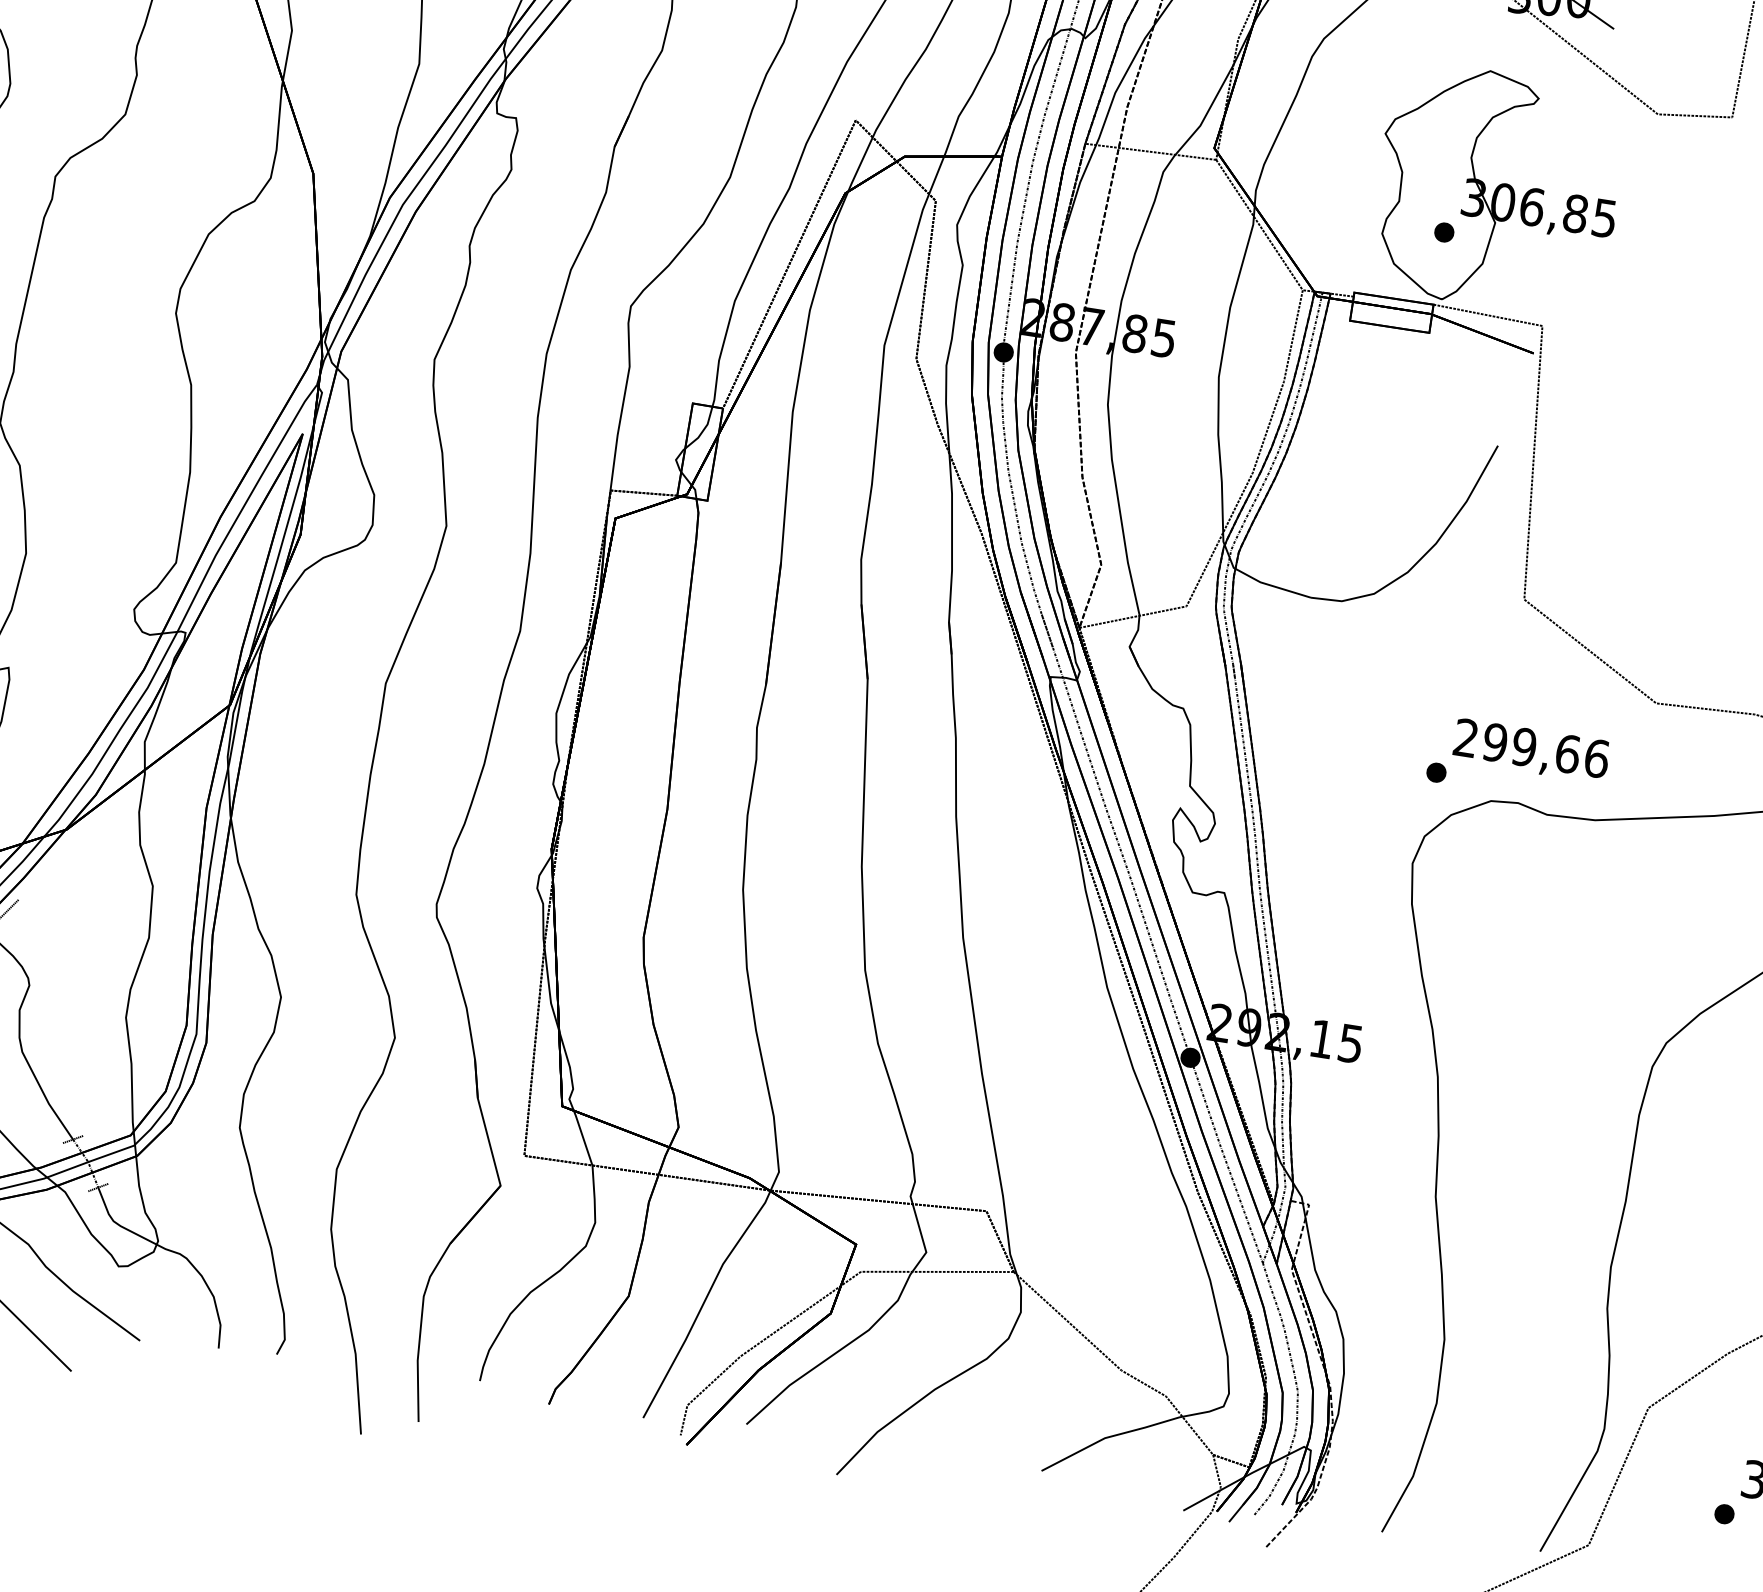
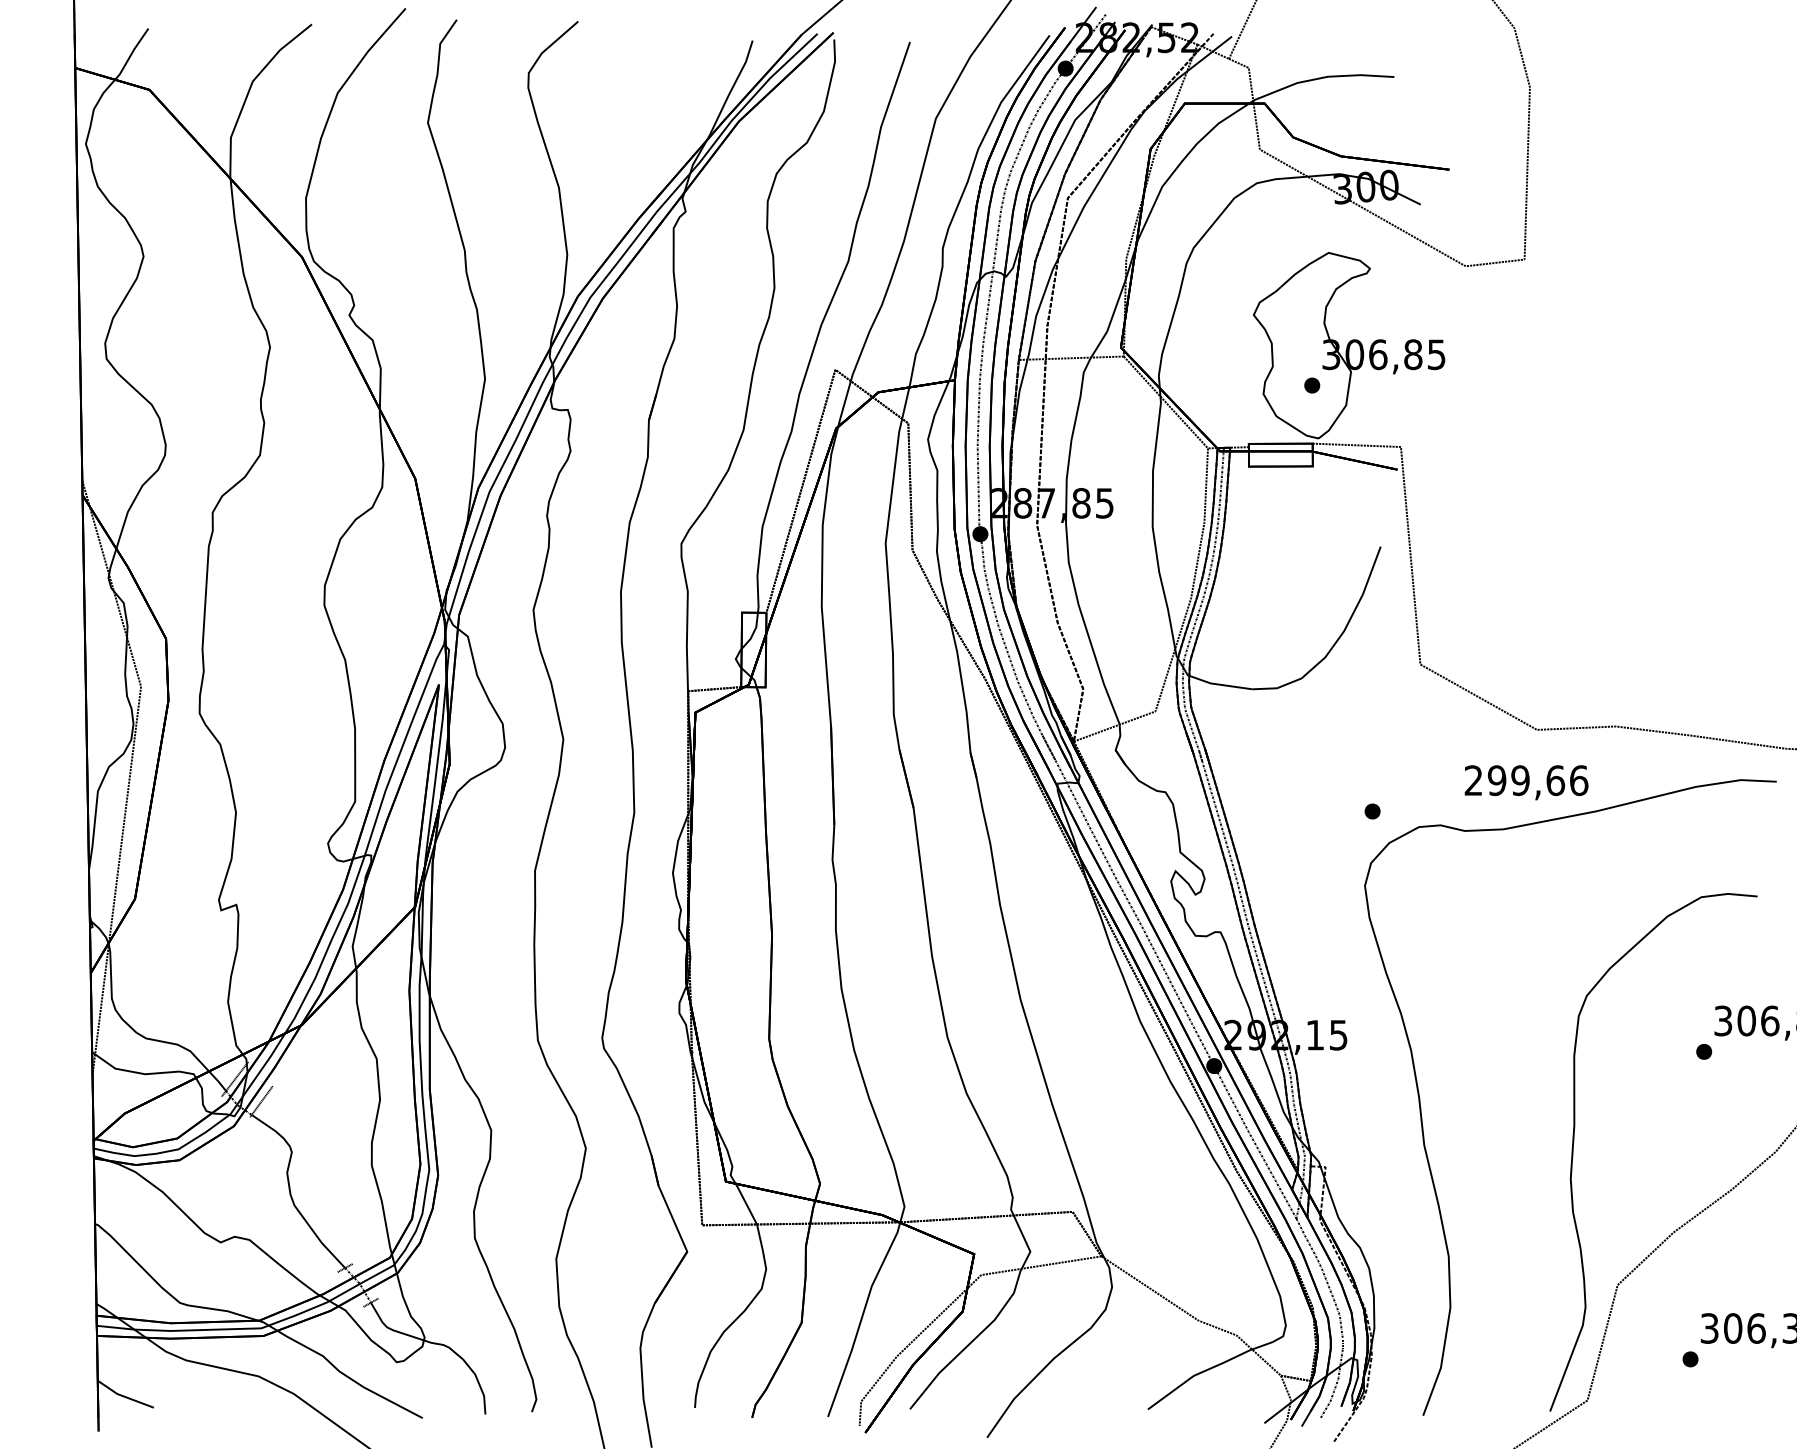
text: (1531, 750) -> (1526, 782), moved

